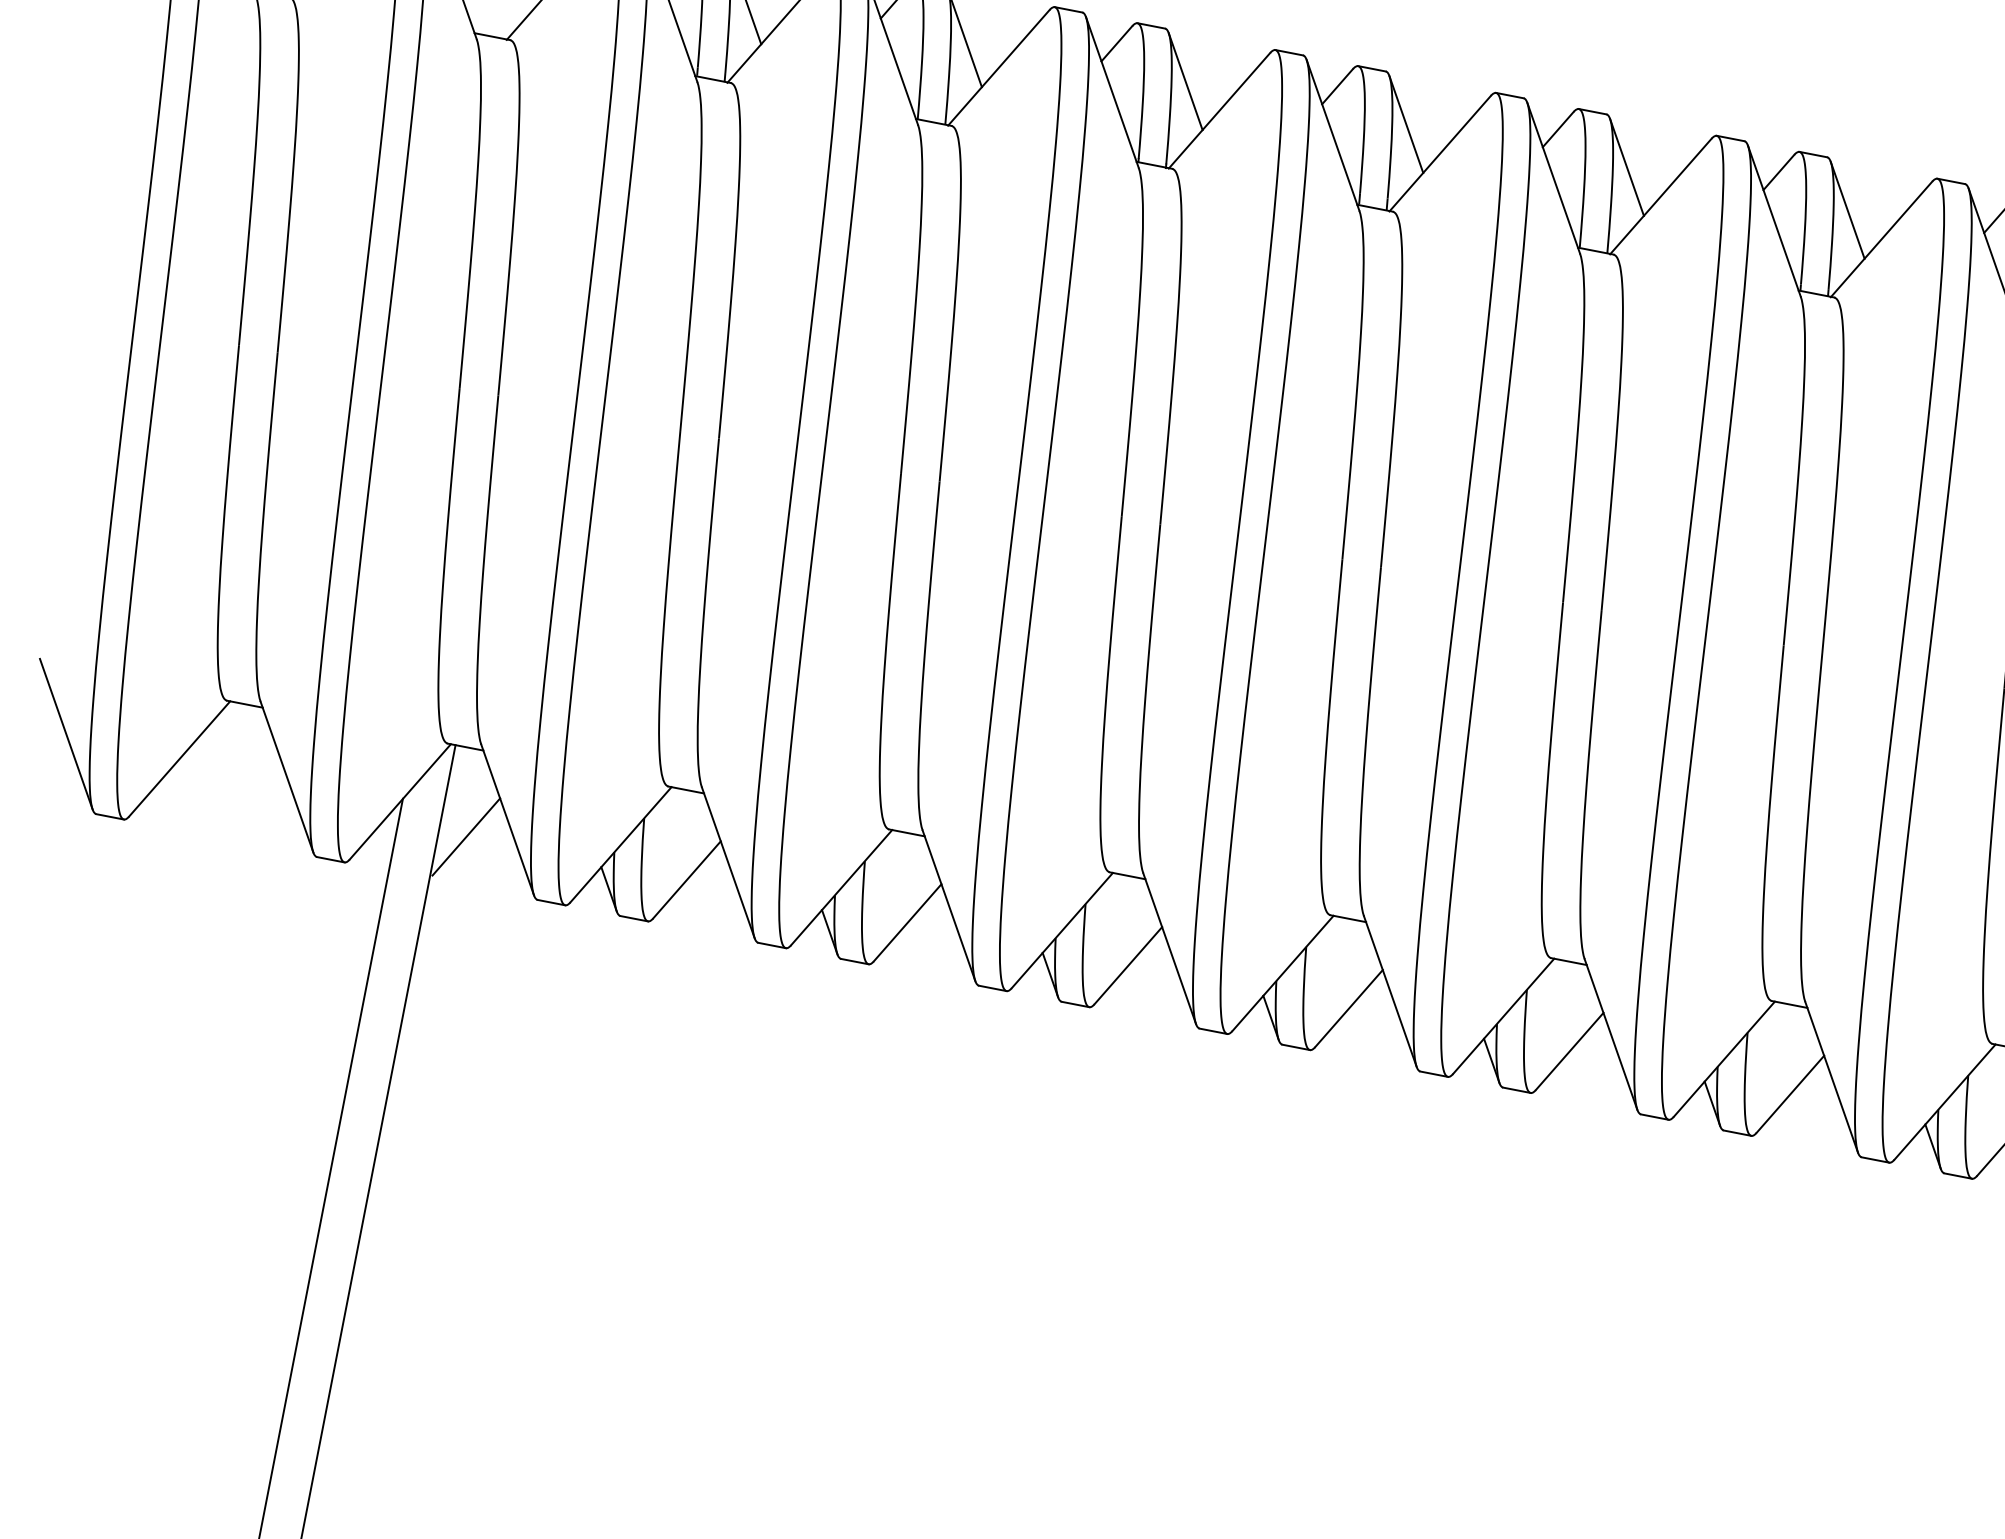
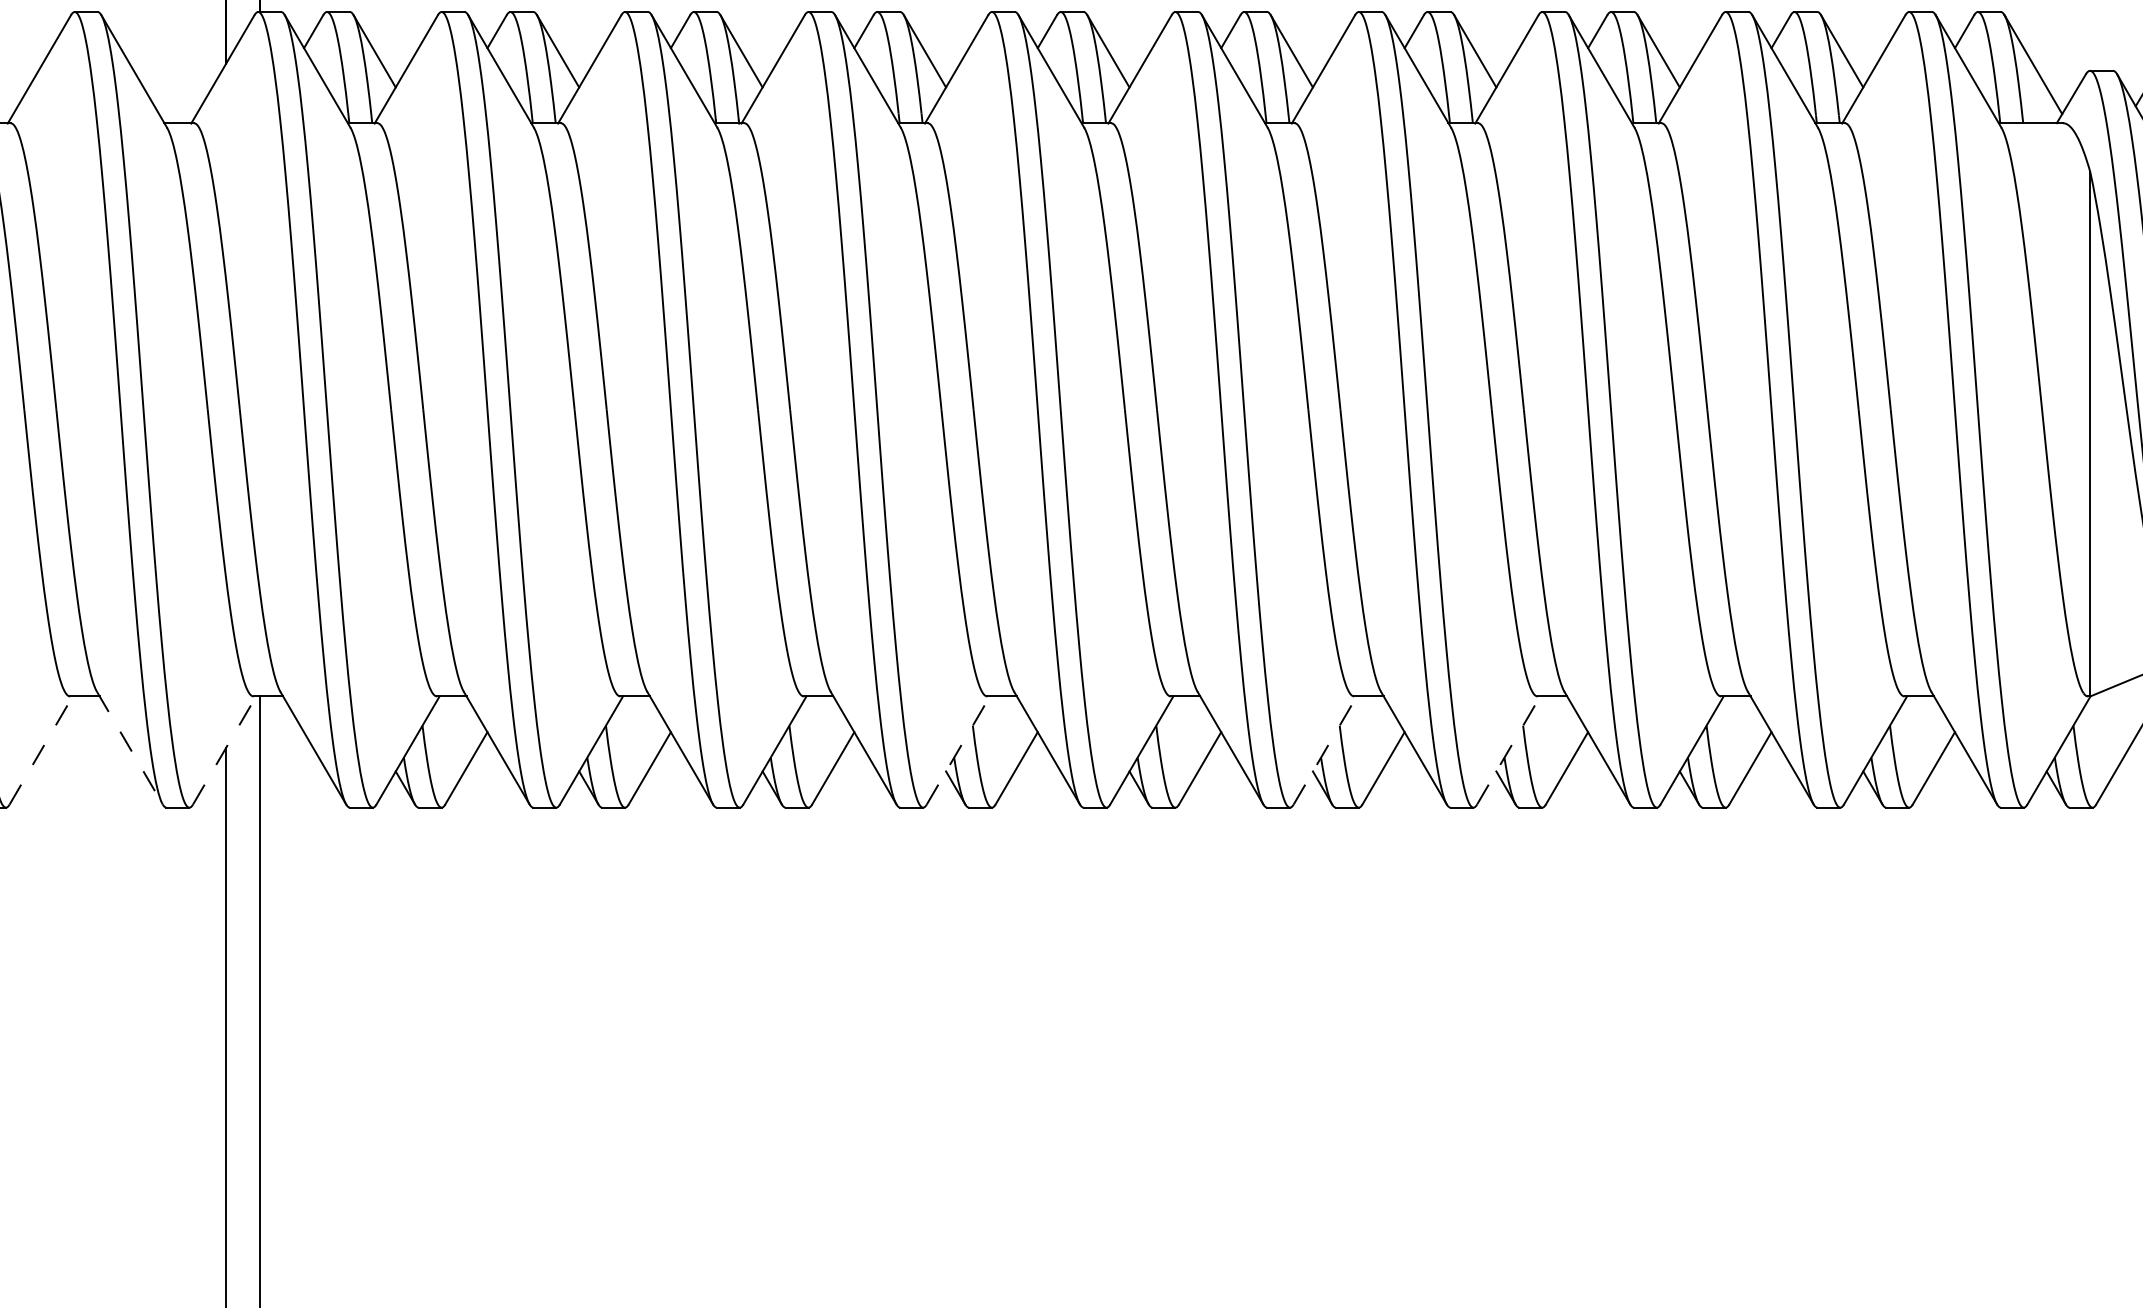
line: (180, 759) -> (41, 750), solid -> dashed
line: (287, 777) -> (130, 748), solid -> dashed
line: (400, 801) -> (224, 750), solid -> dashed
line: (465, 837) -> (282, 768), removed
line: (1283, 973) -> (958, 750), solid -> dashed
line: (1724, 1059) -> (1325, 750), solid -> dashed
line: (1944, 1102) -> (1508, 750), solid -> dashed

